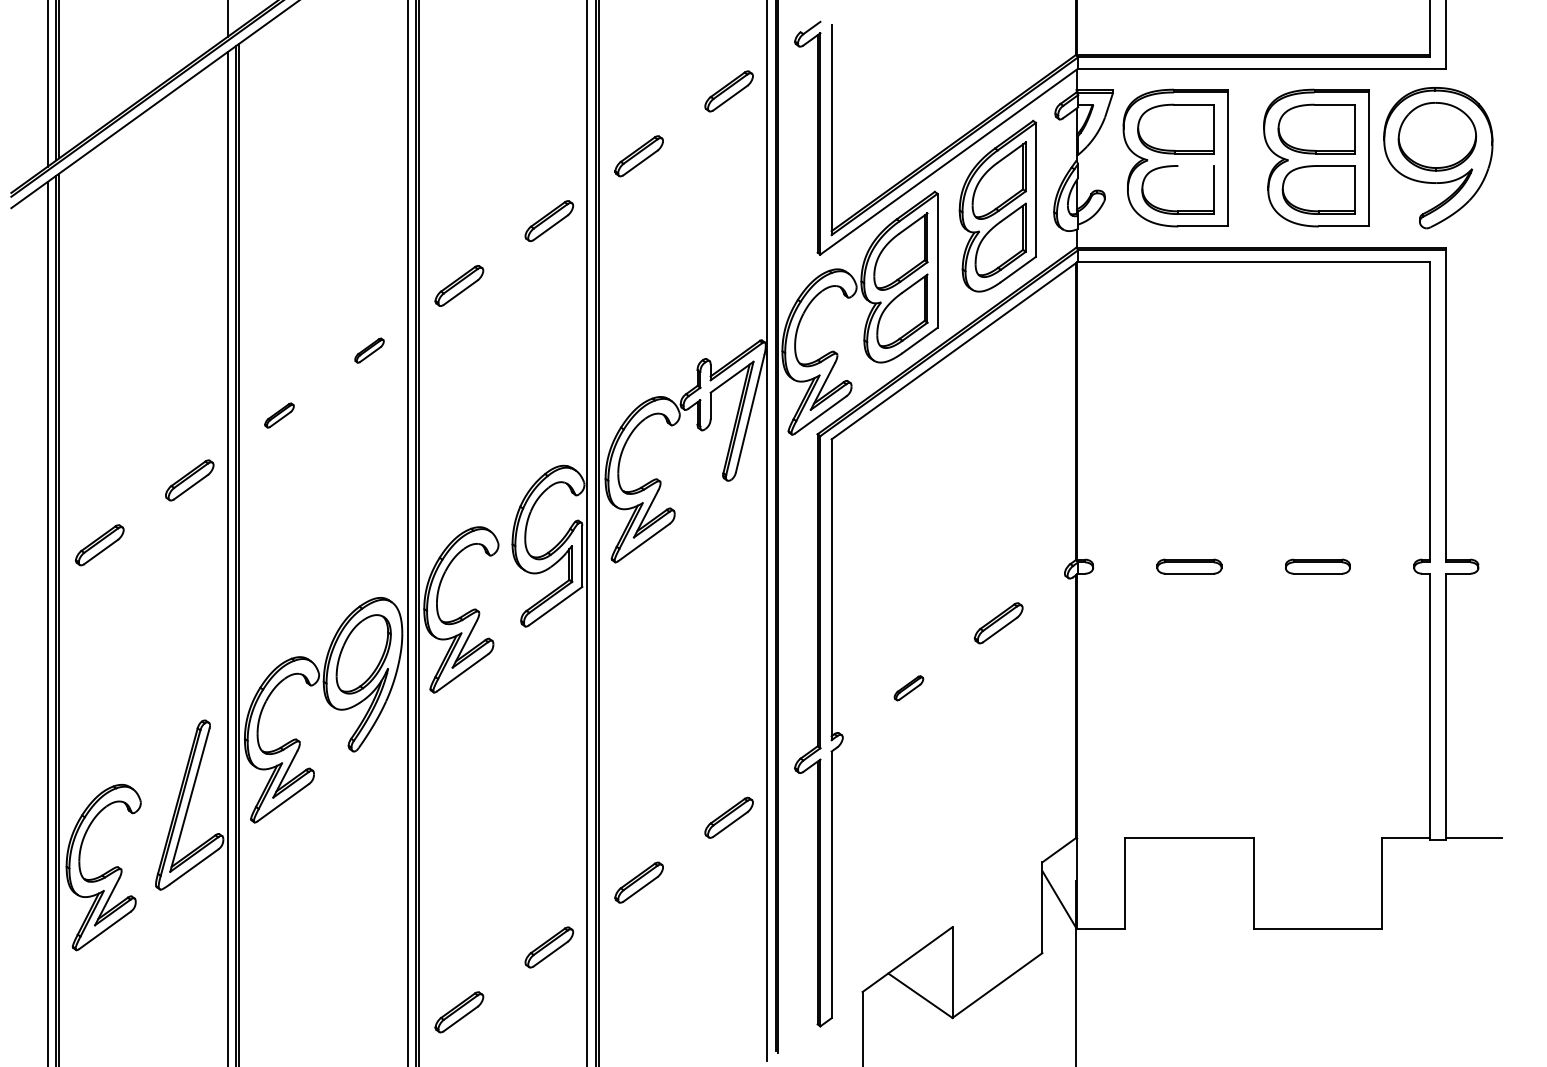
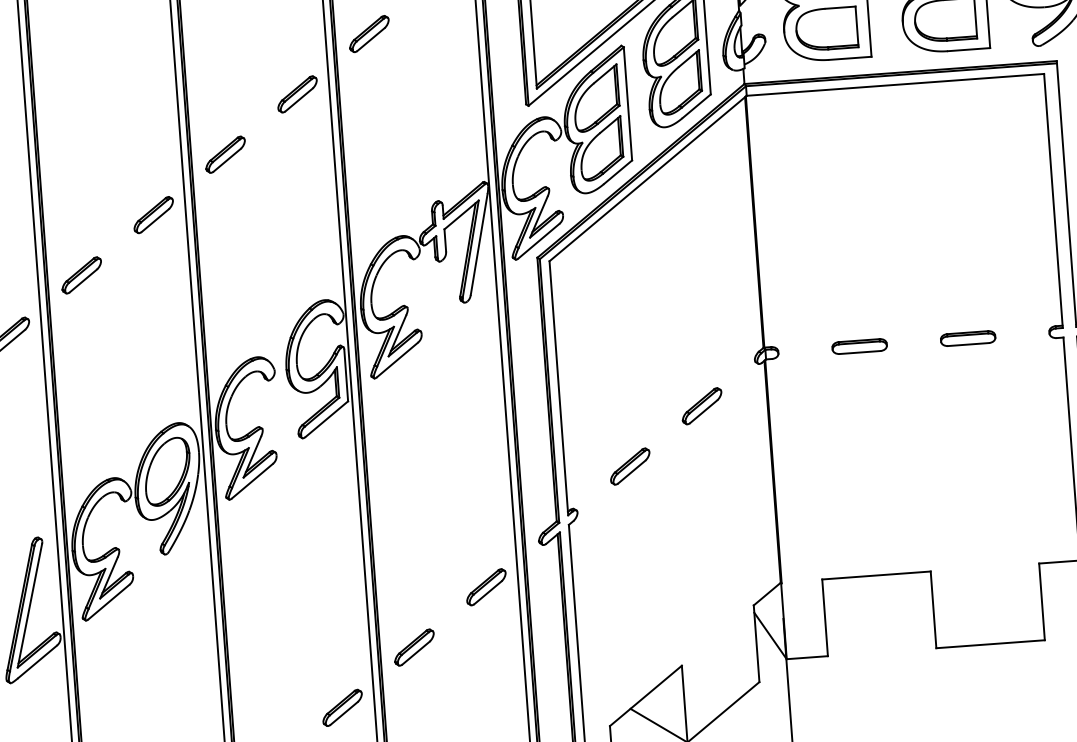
line: (1196, 165) -> (840, 7), added
part: (369, 350) -> (153, 214), size x1.67
part: (279, 415) -> (81, 275), size x1.67
part: (908, 688) -> (629, 466), size x1.67

